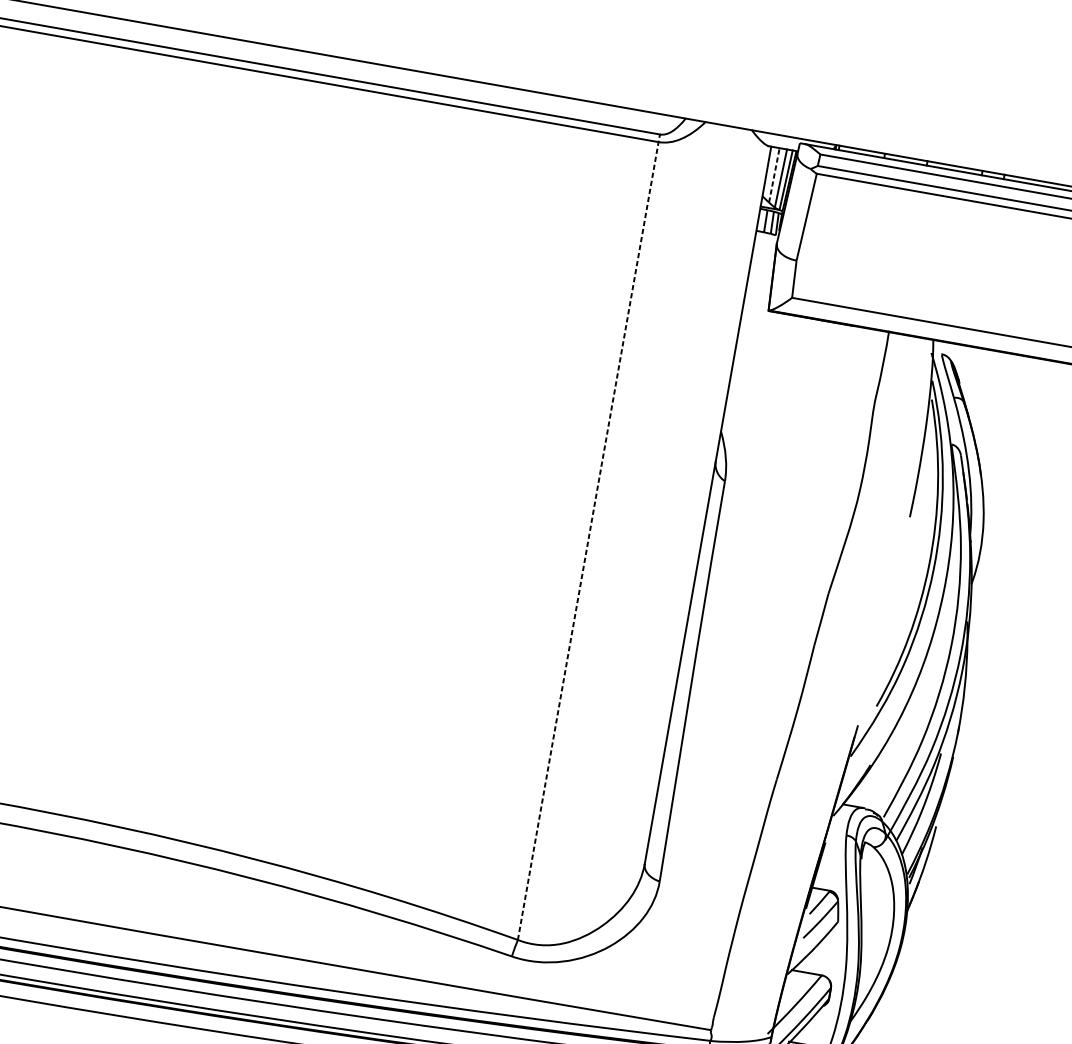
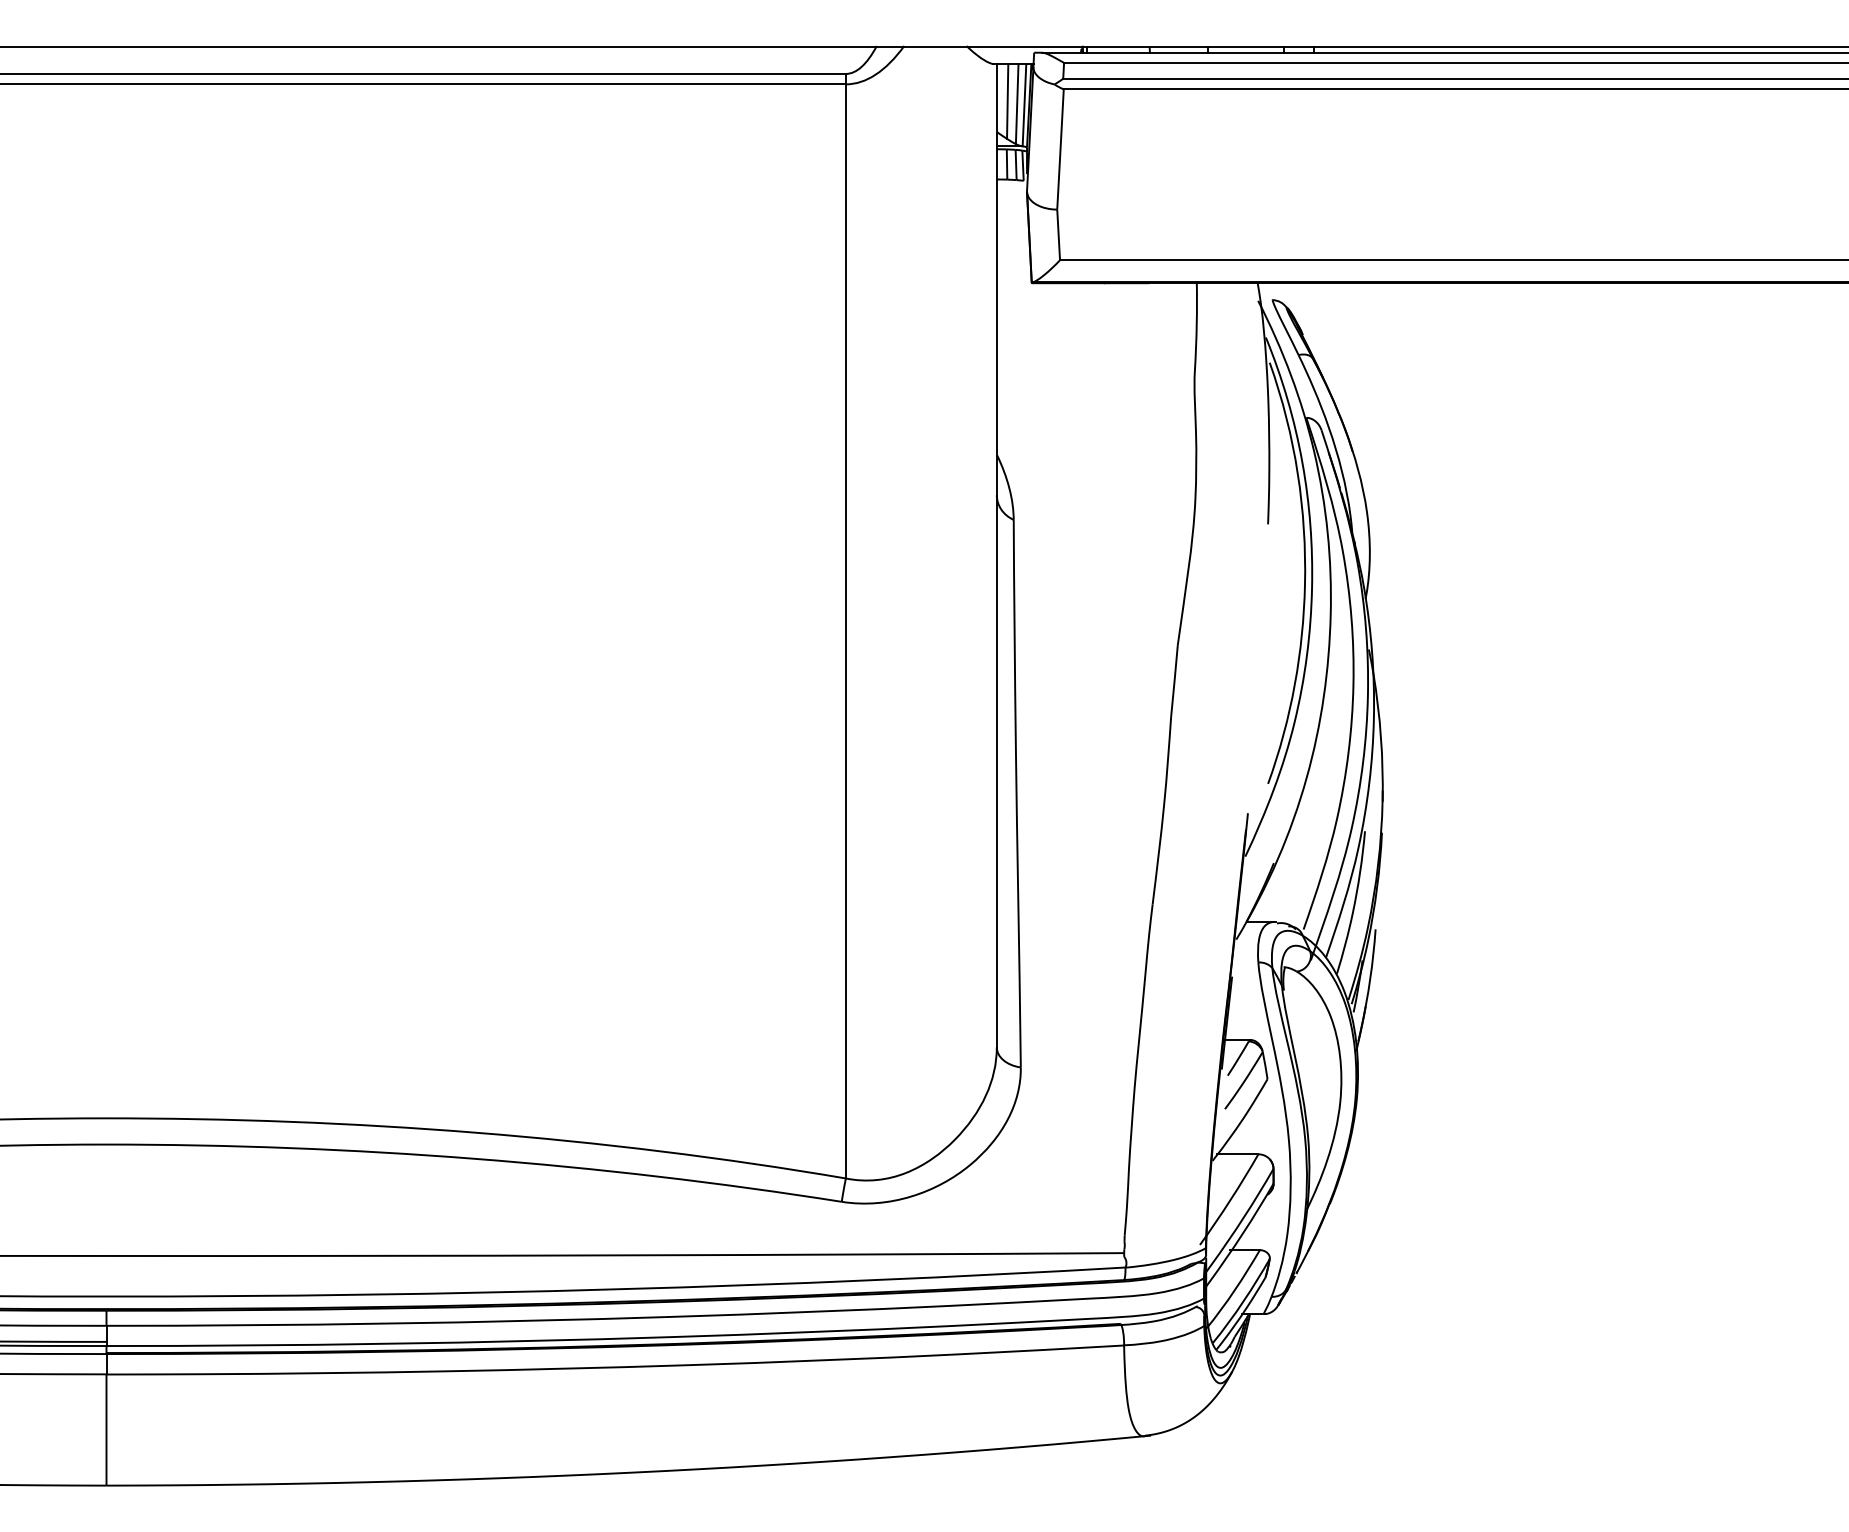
line: (774, 174) -> (1007, 100), dashed -> solid
line: (588, 536) -> (845, 625), dashed -> solid

